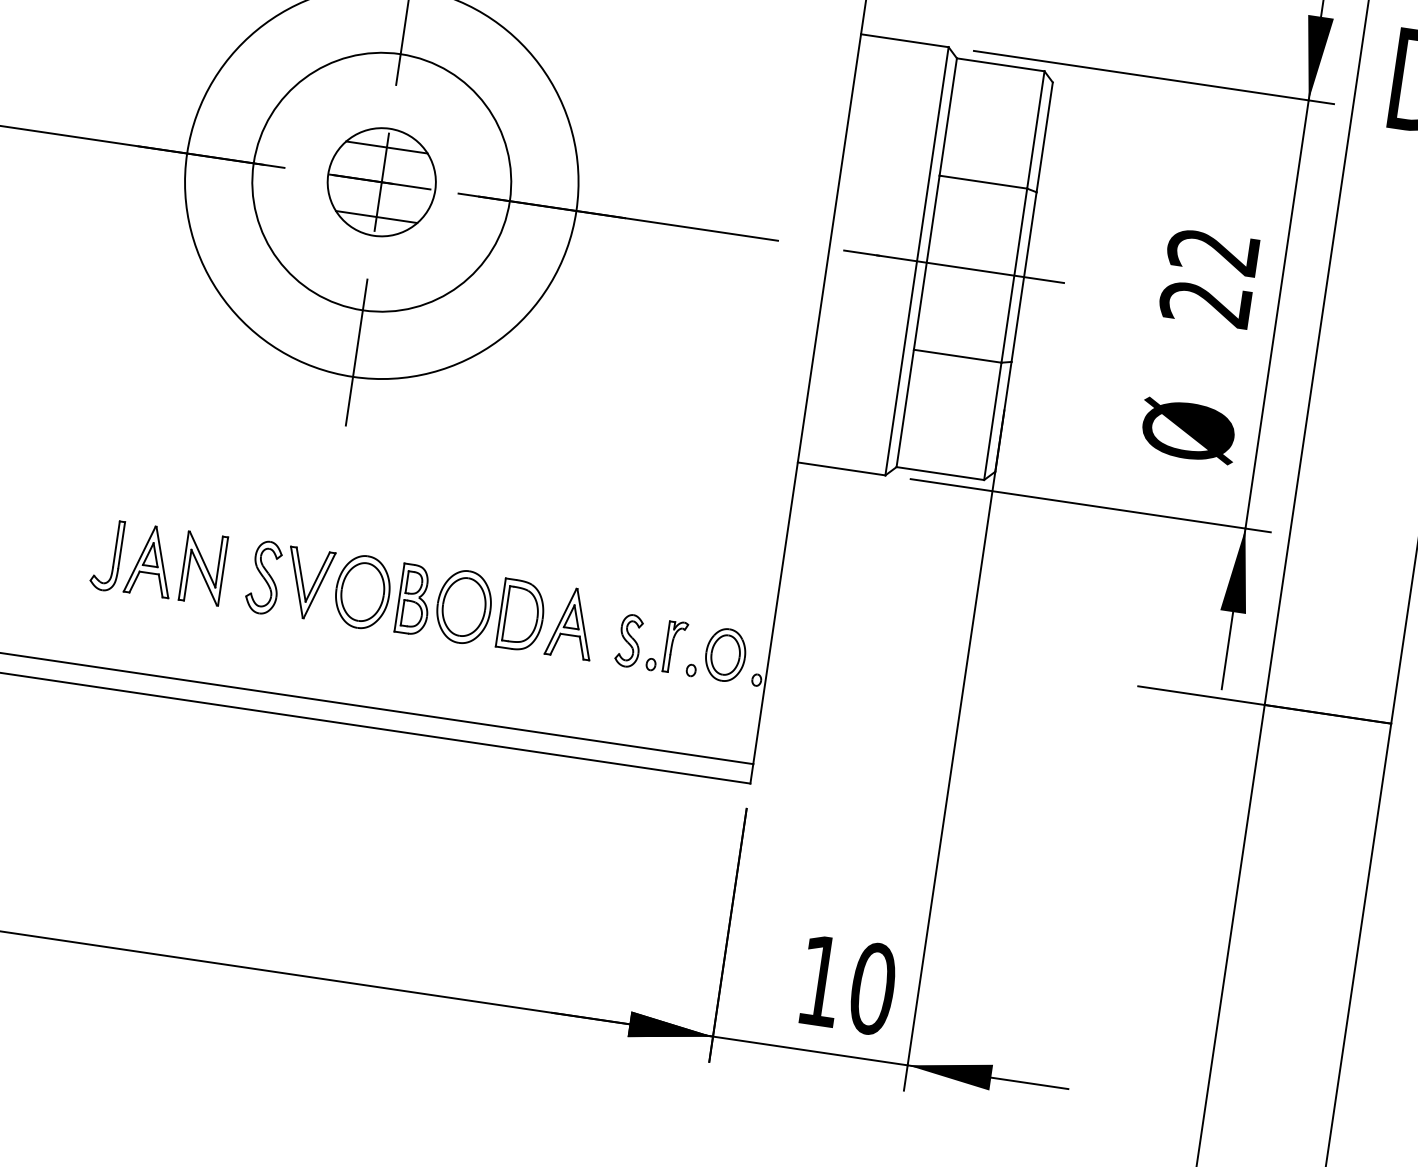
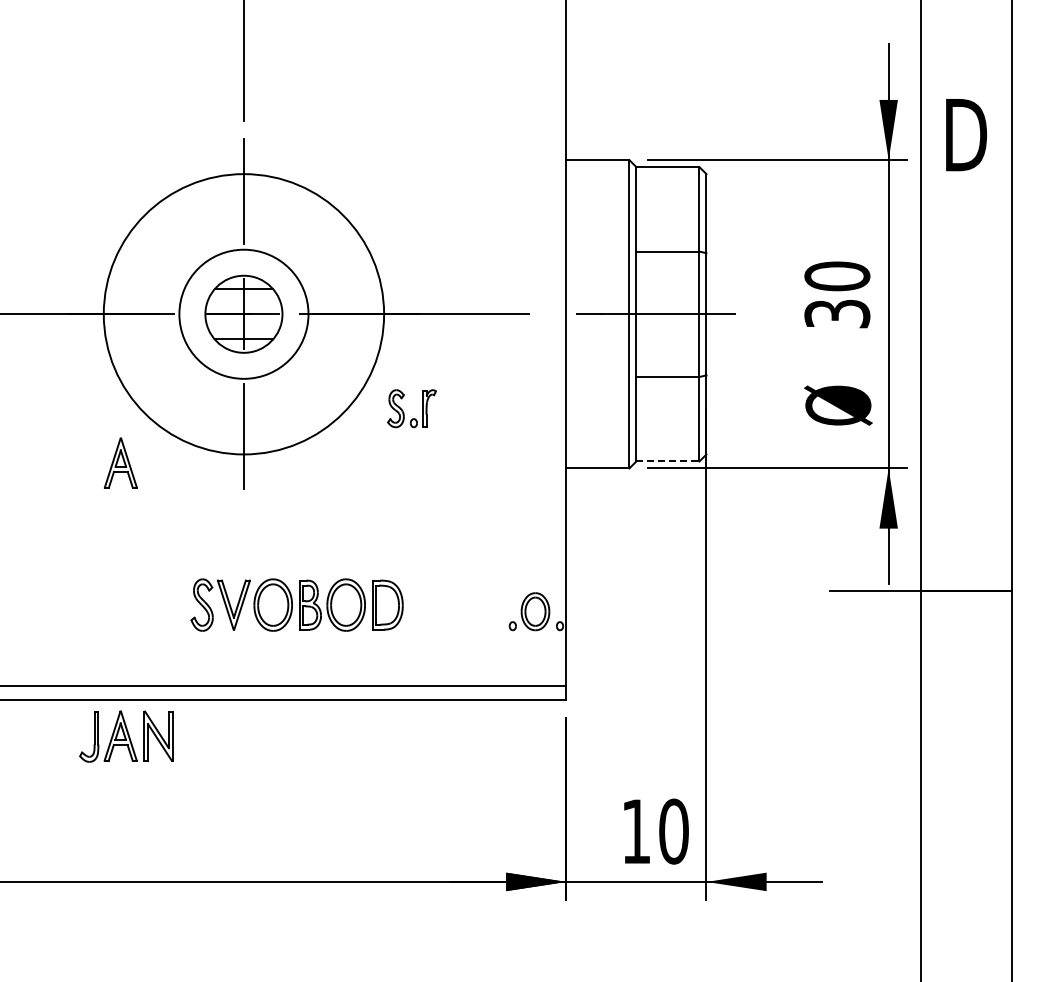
circle: (381, 182) -> (243, 314), size x0.7
text: (1210, 276) -> (837, 294), 22 -> 30
line: (939, 473) -> (667, 461), solid -> dashed
part: (158, 562) -> (126, 736), moved
part: (571, 622) -> (120, 462), moved
part: (640, 647) -> (404, 412), moved

